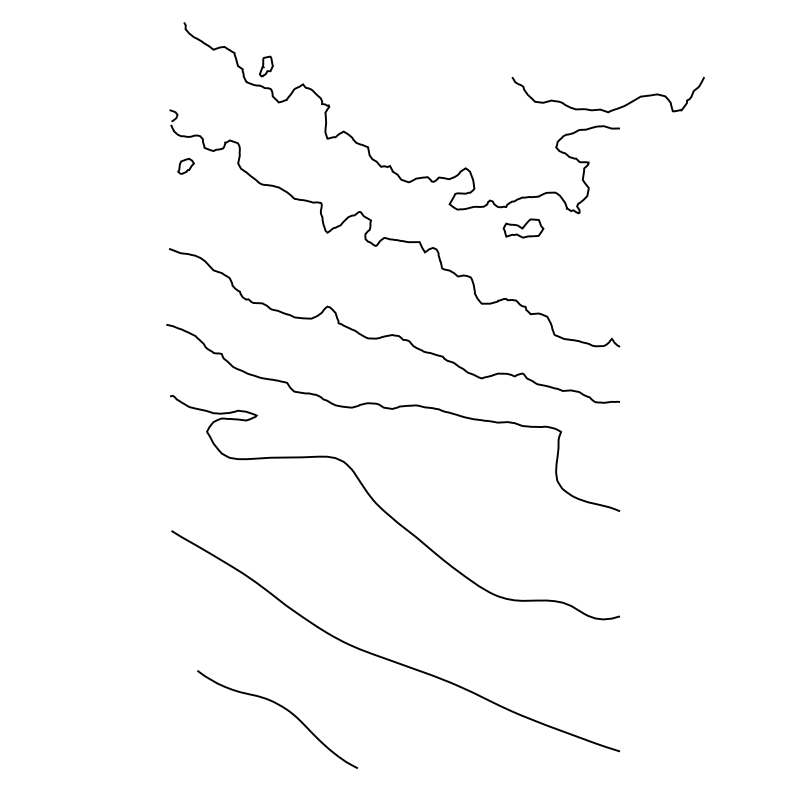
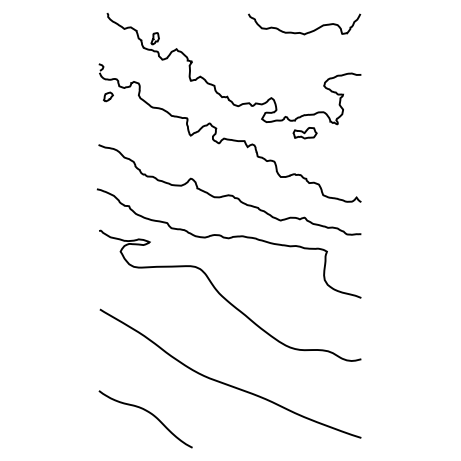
curve: (615, 107) -> (308, 31), moved
curve: (285, 711) -> (150, 414), moved

